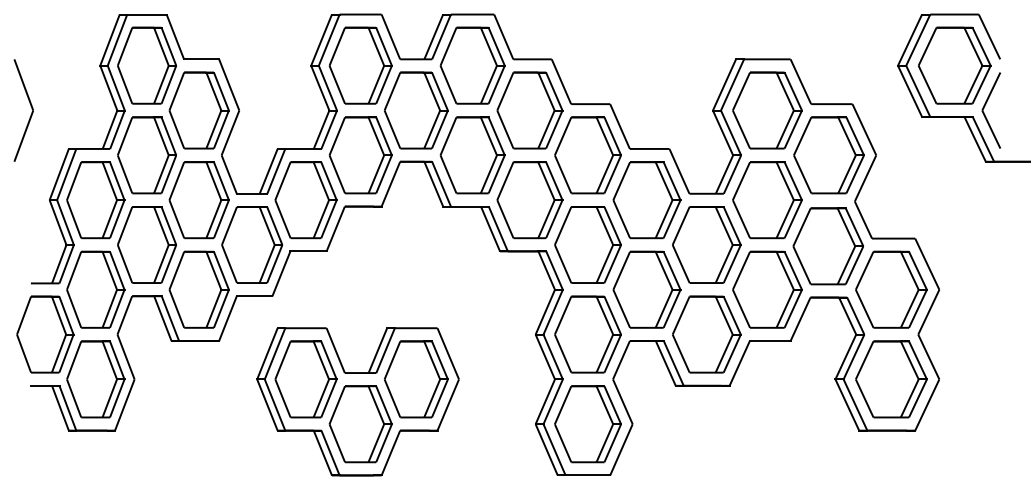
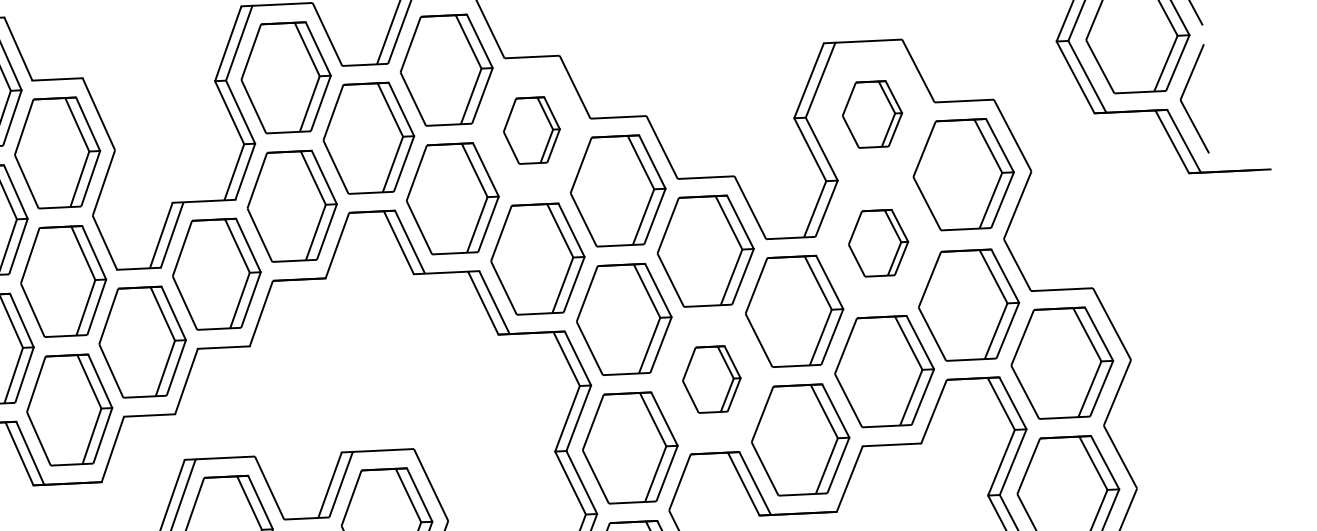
part: (529, 110) -> (531, 130), size x0.6
part: (767, 110) -> (872, 114), size x0.6
part: (767, 200) -> (878, 243), size x0.6
part: (646, 289) -> (711, 379), size x0.6

